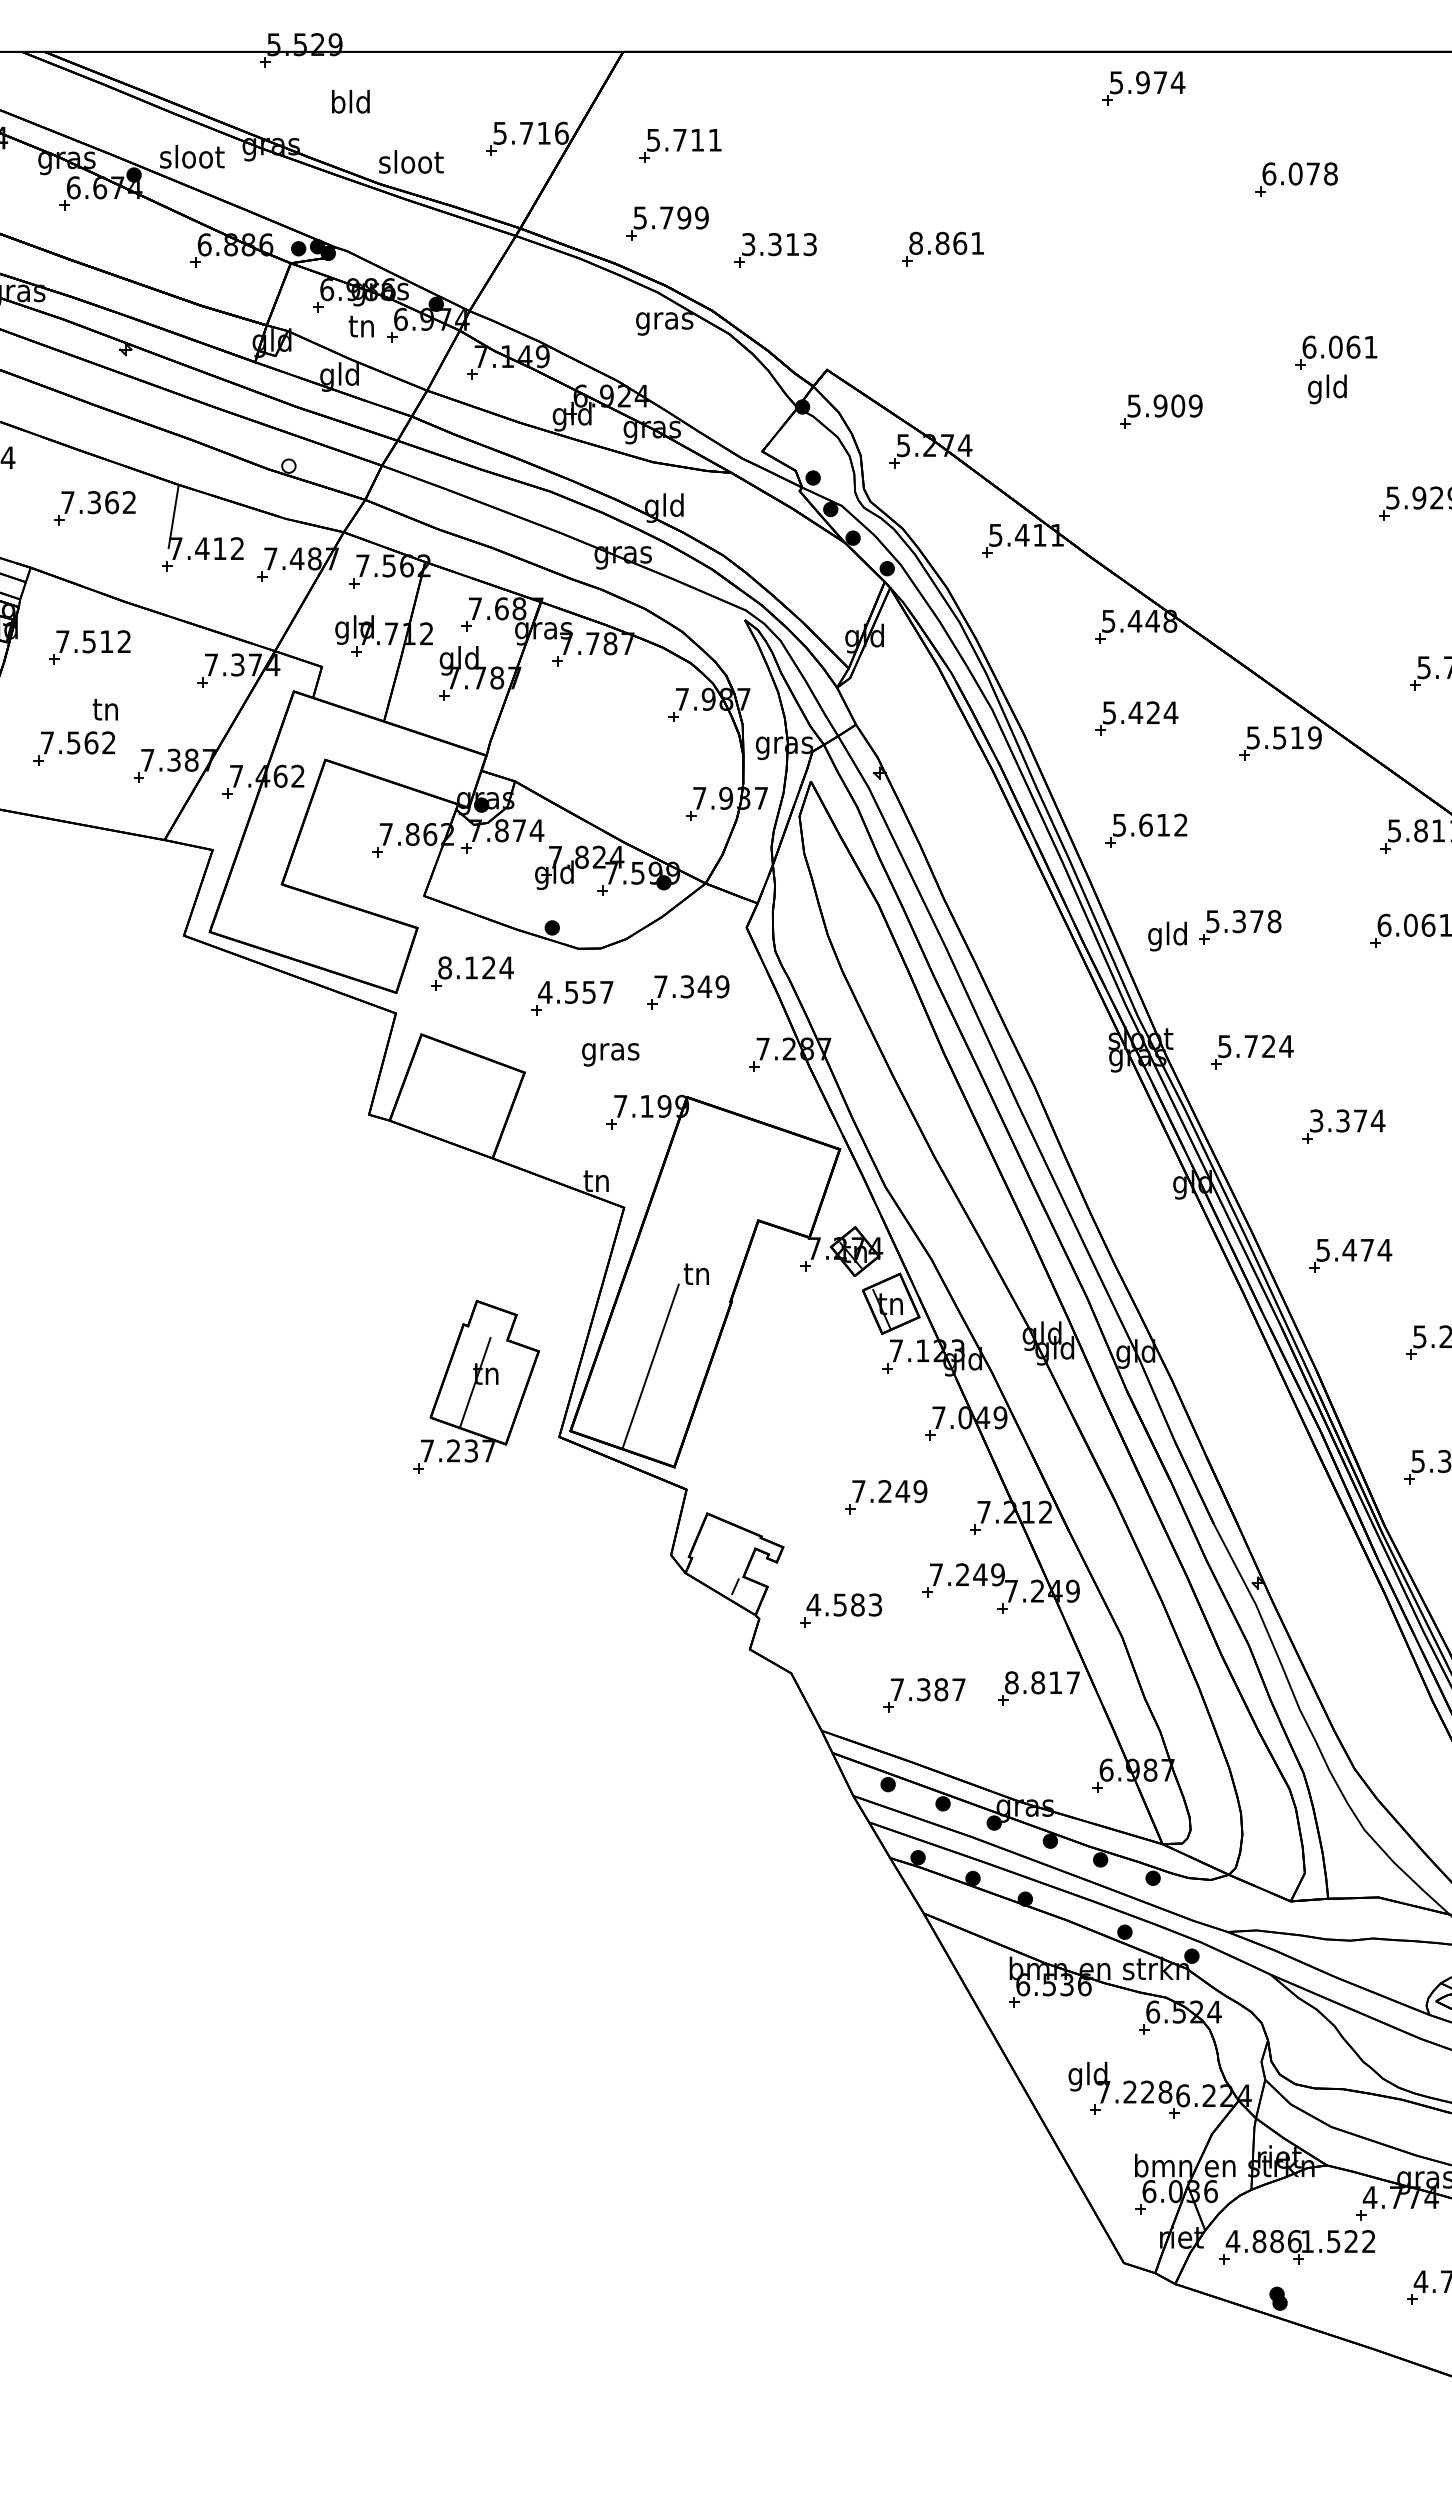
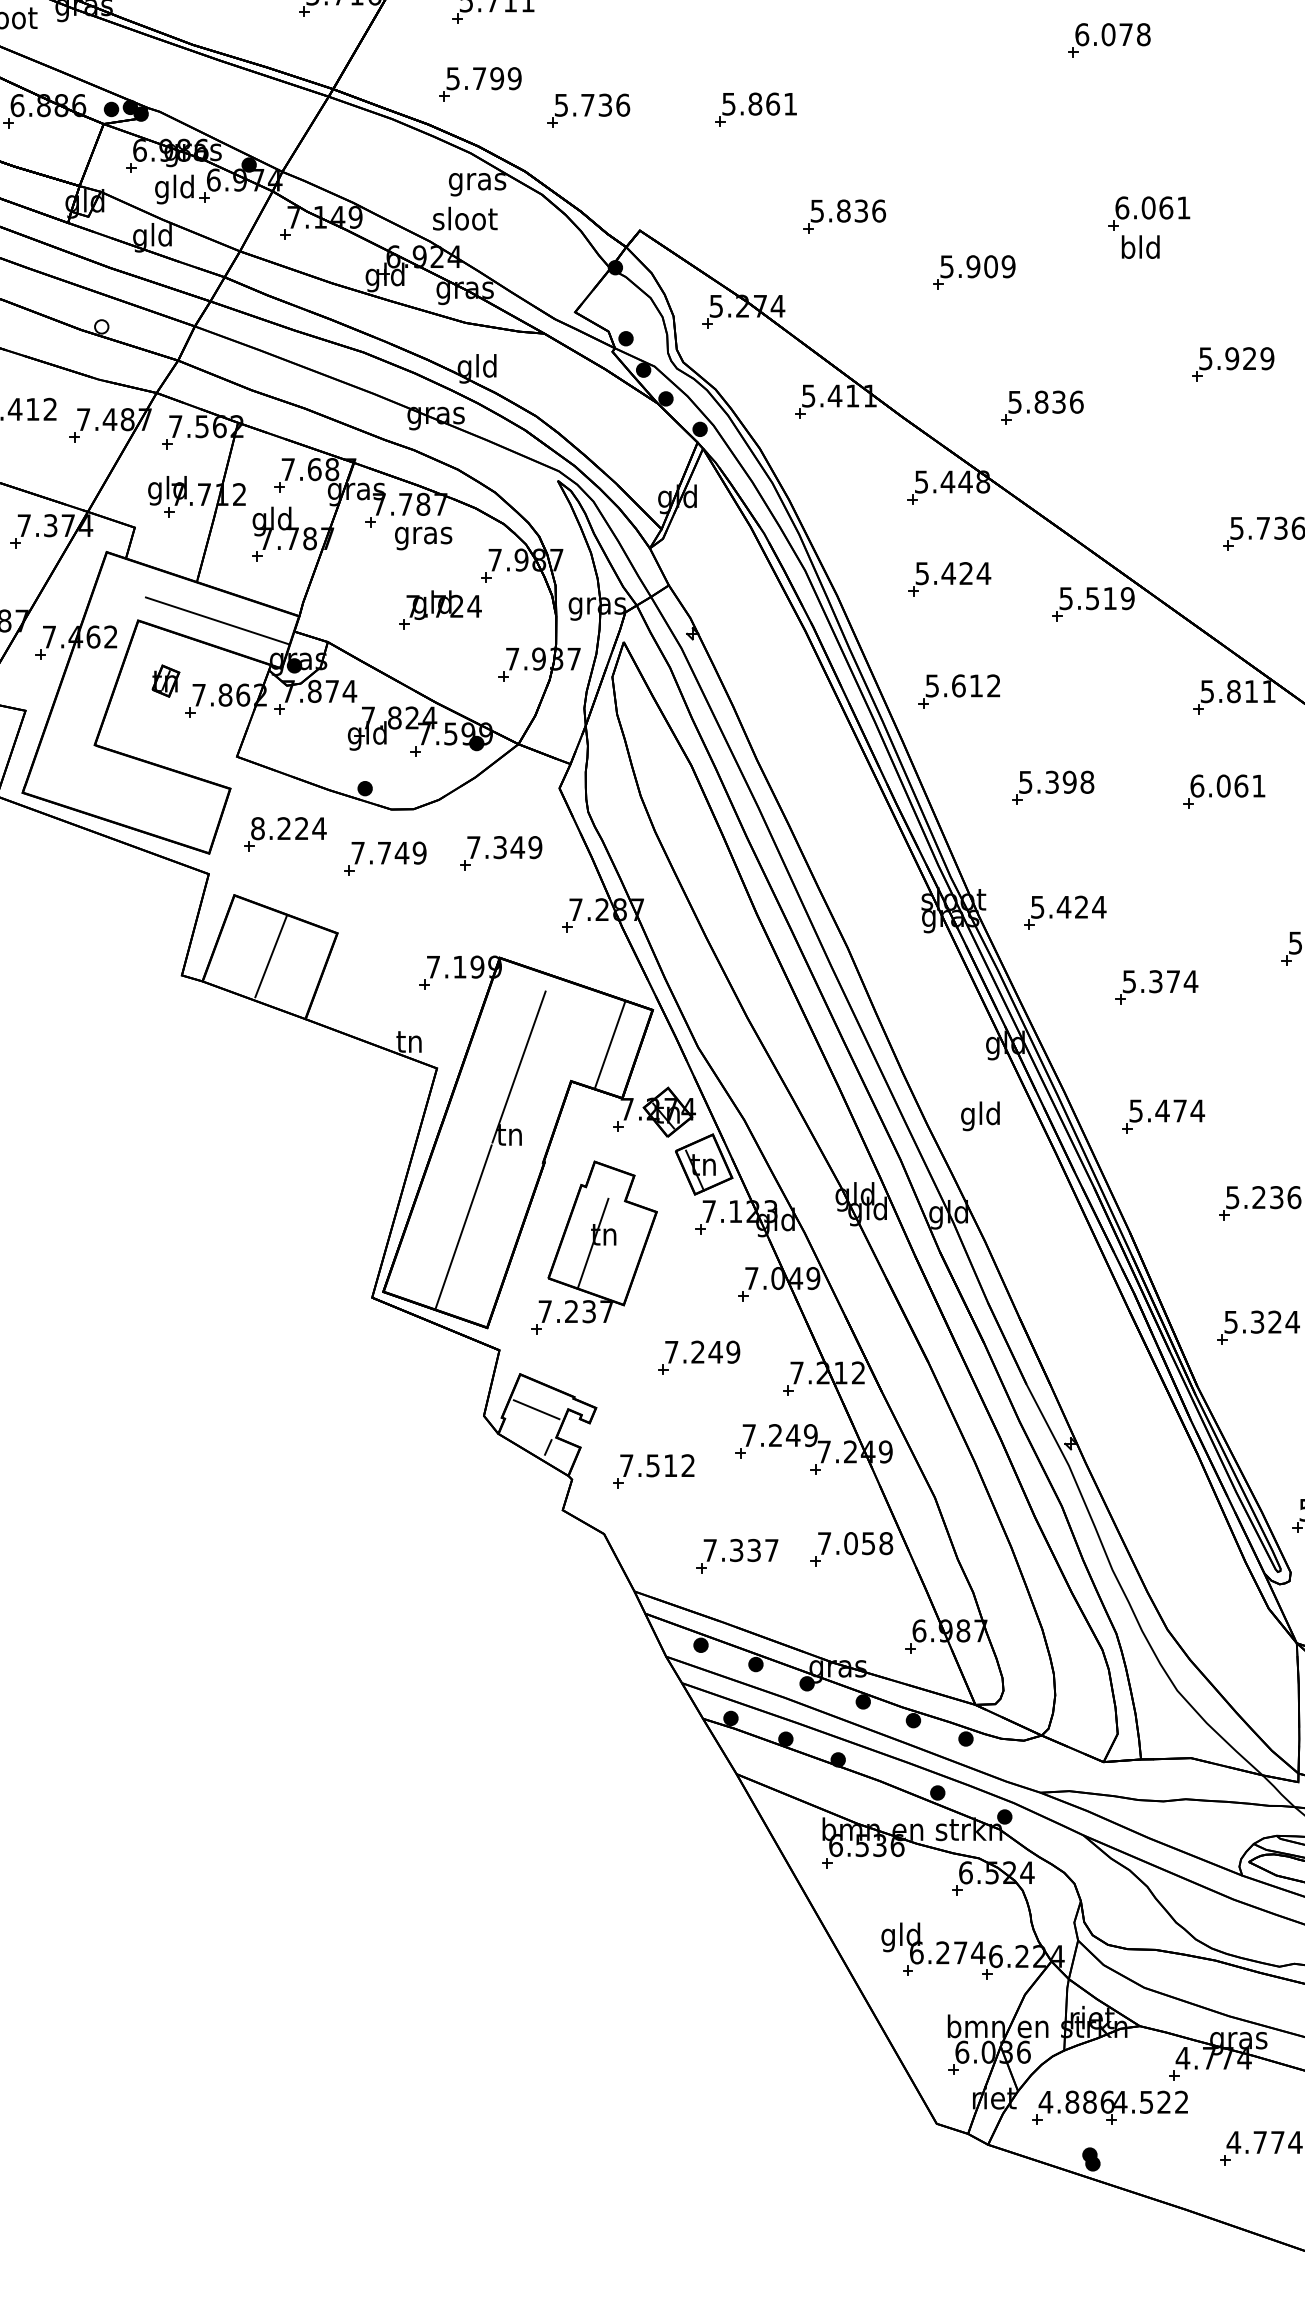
text: (411, 161) -> (465, 218), moved
text: (916, 242) -> (729, 103), 8.861 -> 5.861
text: (779, 244) -> (592, 105), 3.313 -> 5.736
text: (361, 328) -> (174, 189), tn -> gld
part: (1031, 355) -> (844, 216), added
text: (1315, 389) -> (1128, 250), gld -> bld
part: (1229, 547) -> (1042, 408), added
part: (627, 748) -> (440, 609), added
line: (404, 759) -> (217, 620), added
part: (352, 820) -> (165, 681), added
text: (1256, 921) -> (1069, 782), 5.378 -> 5.398
text: (1167, 936) -> (980, 1116), moved
text: (470, 967) -> (283, 828), 8.124 -> 8.224
text: (575, 991) -> (388, 852), 4.557 -> 7.749
text: (1250, 1046) -> (1063, 907), 5.724 -> 5.424
text: (610, 1054) -> (423, 538), moved
line: (457, 1095) -> (270, 956), added
text: (1316, 1120) -> (1129, 981), 3.374 -> 5.374
line: (797, 1184) -> (610, 1045), added
line: (705, 1205) -> (518, 1066), added
part: (476, 1386) -> (594, 1247), moved
line: (723, 1548) -> (536, 1409), added
text: (844, 1604) -> (657, 1465), 4.583 -> 7.512
text: (1042, 1682) -> (855, 1543), 8.817 -> 7.058
text: (941, 1689) -> (754, 1550), 7.387 -> 7.337
text: (1134, 2091) -> (947, 1952), 7.228 -> 6.274
text: (1307, 2241) -> (1120, 2102), 1.522 -> 4.522

